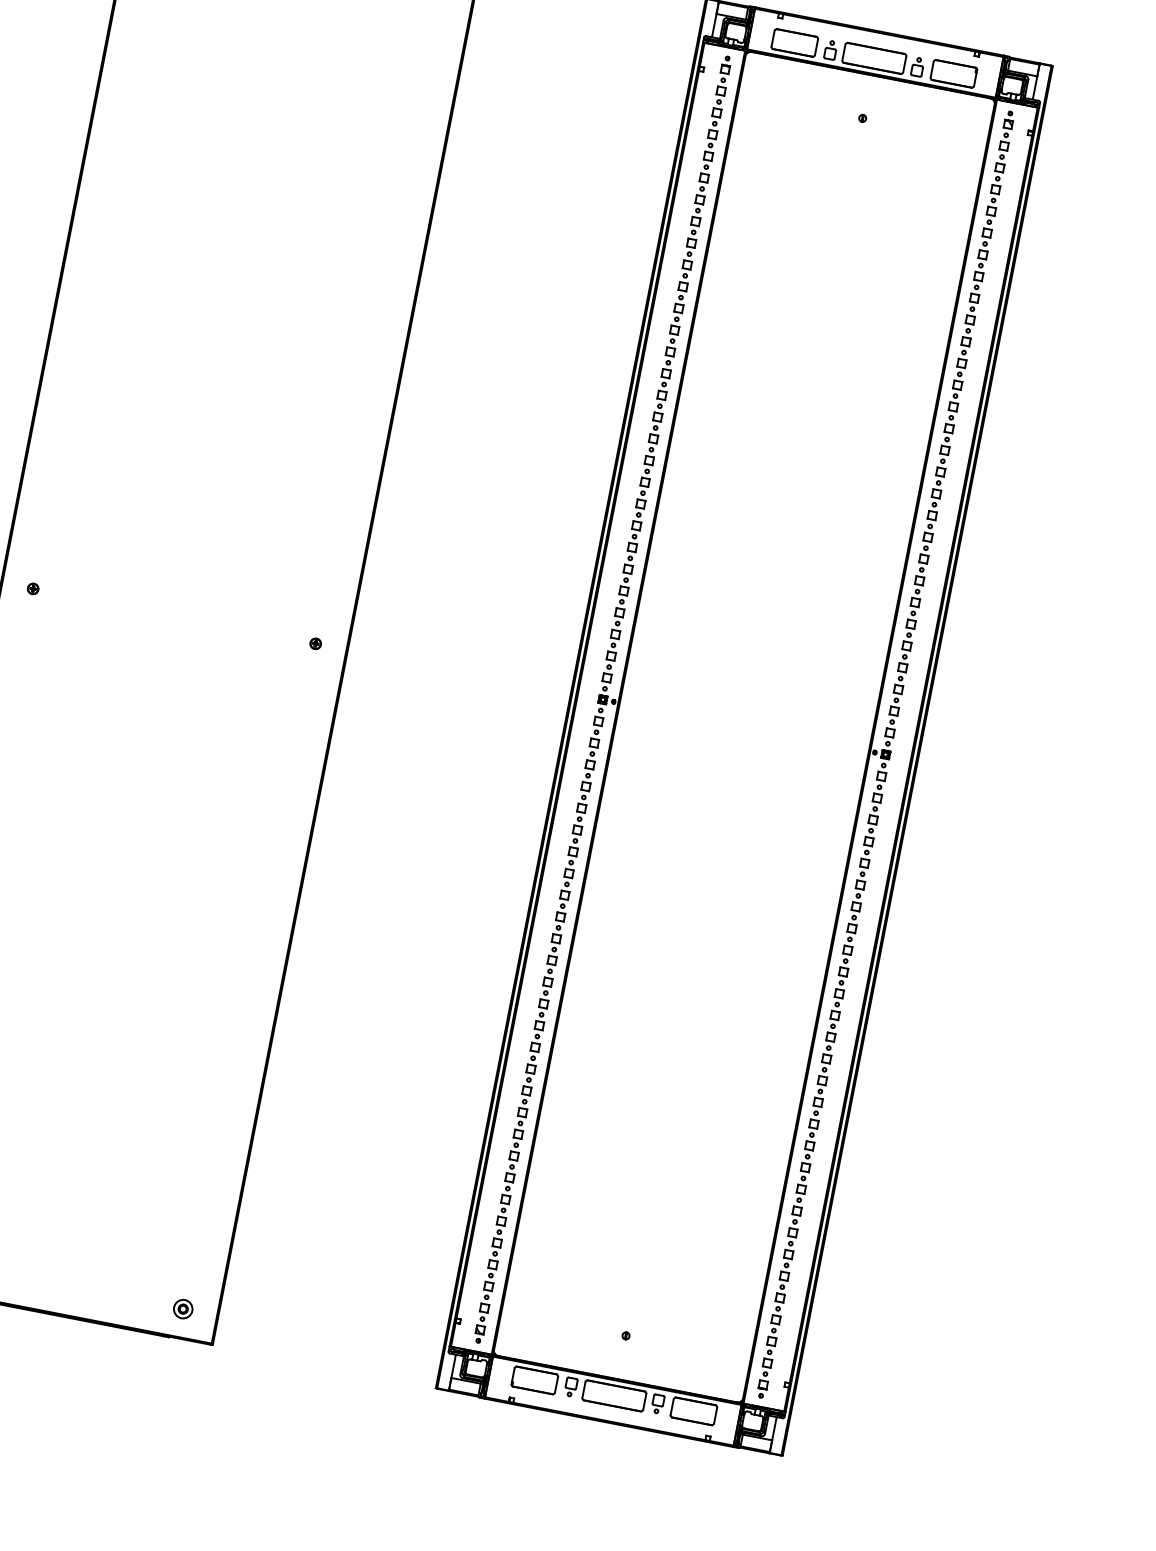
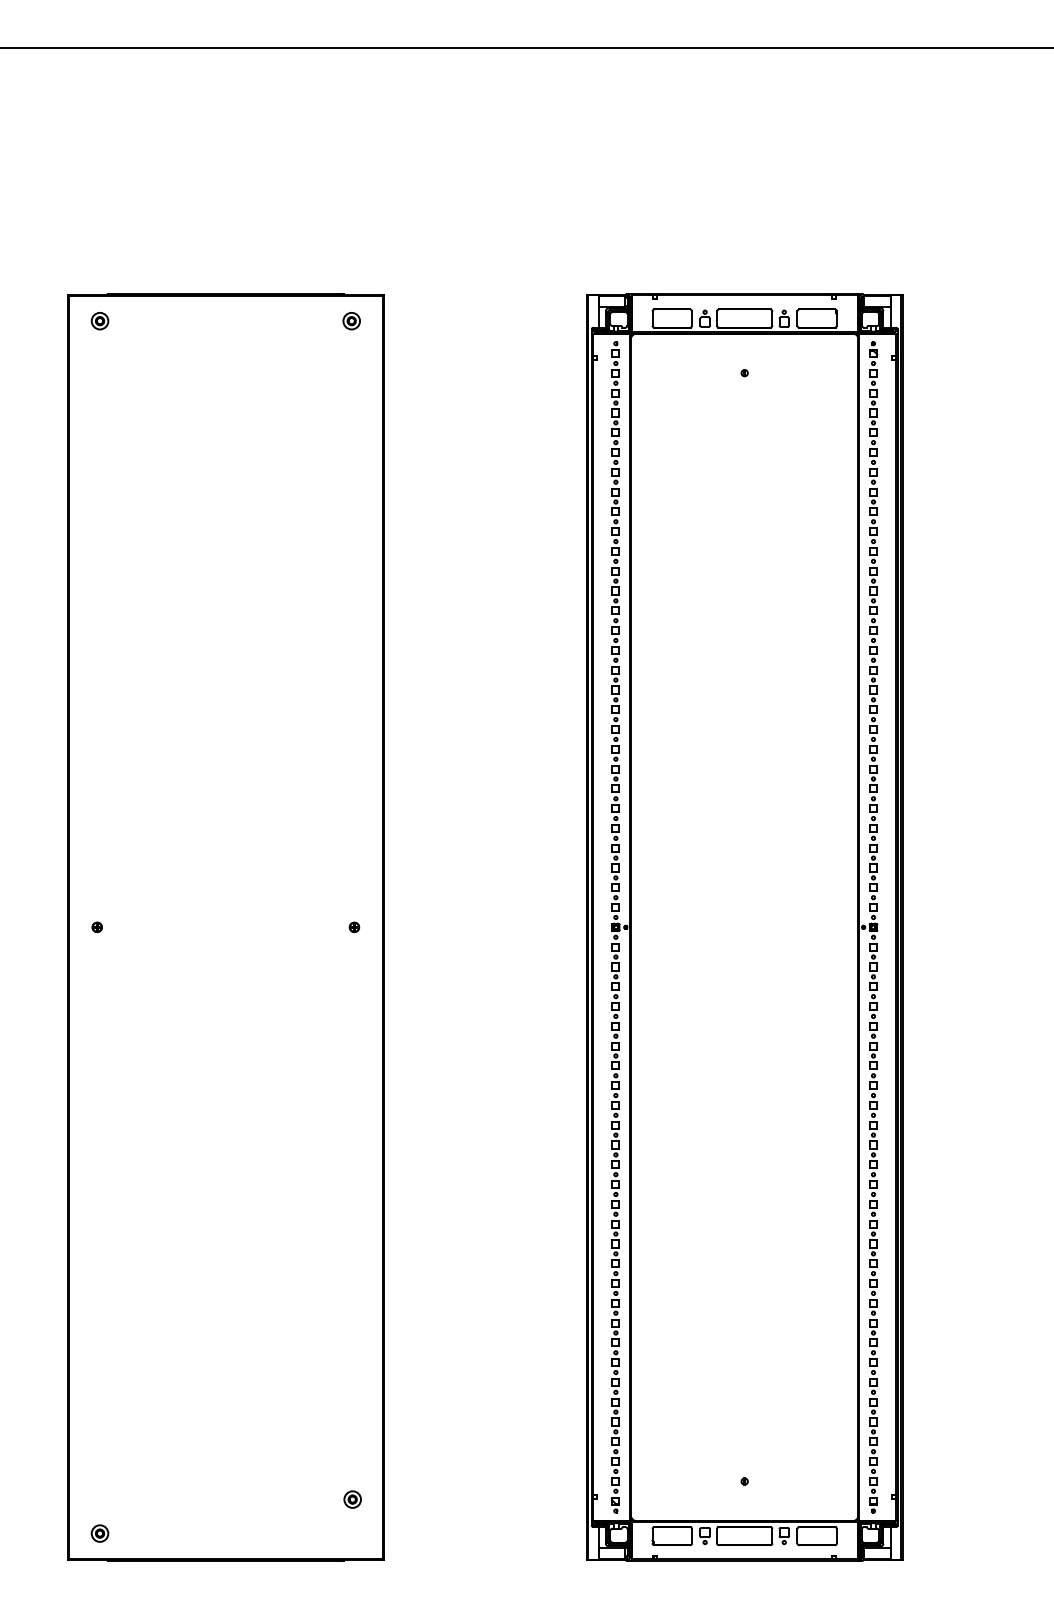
part: (183, 1308) -> (352, 1499), moved

